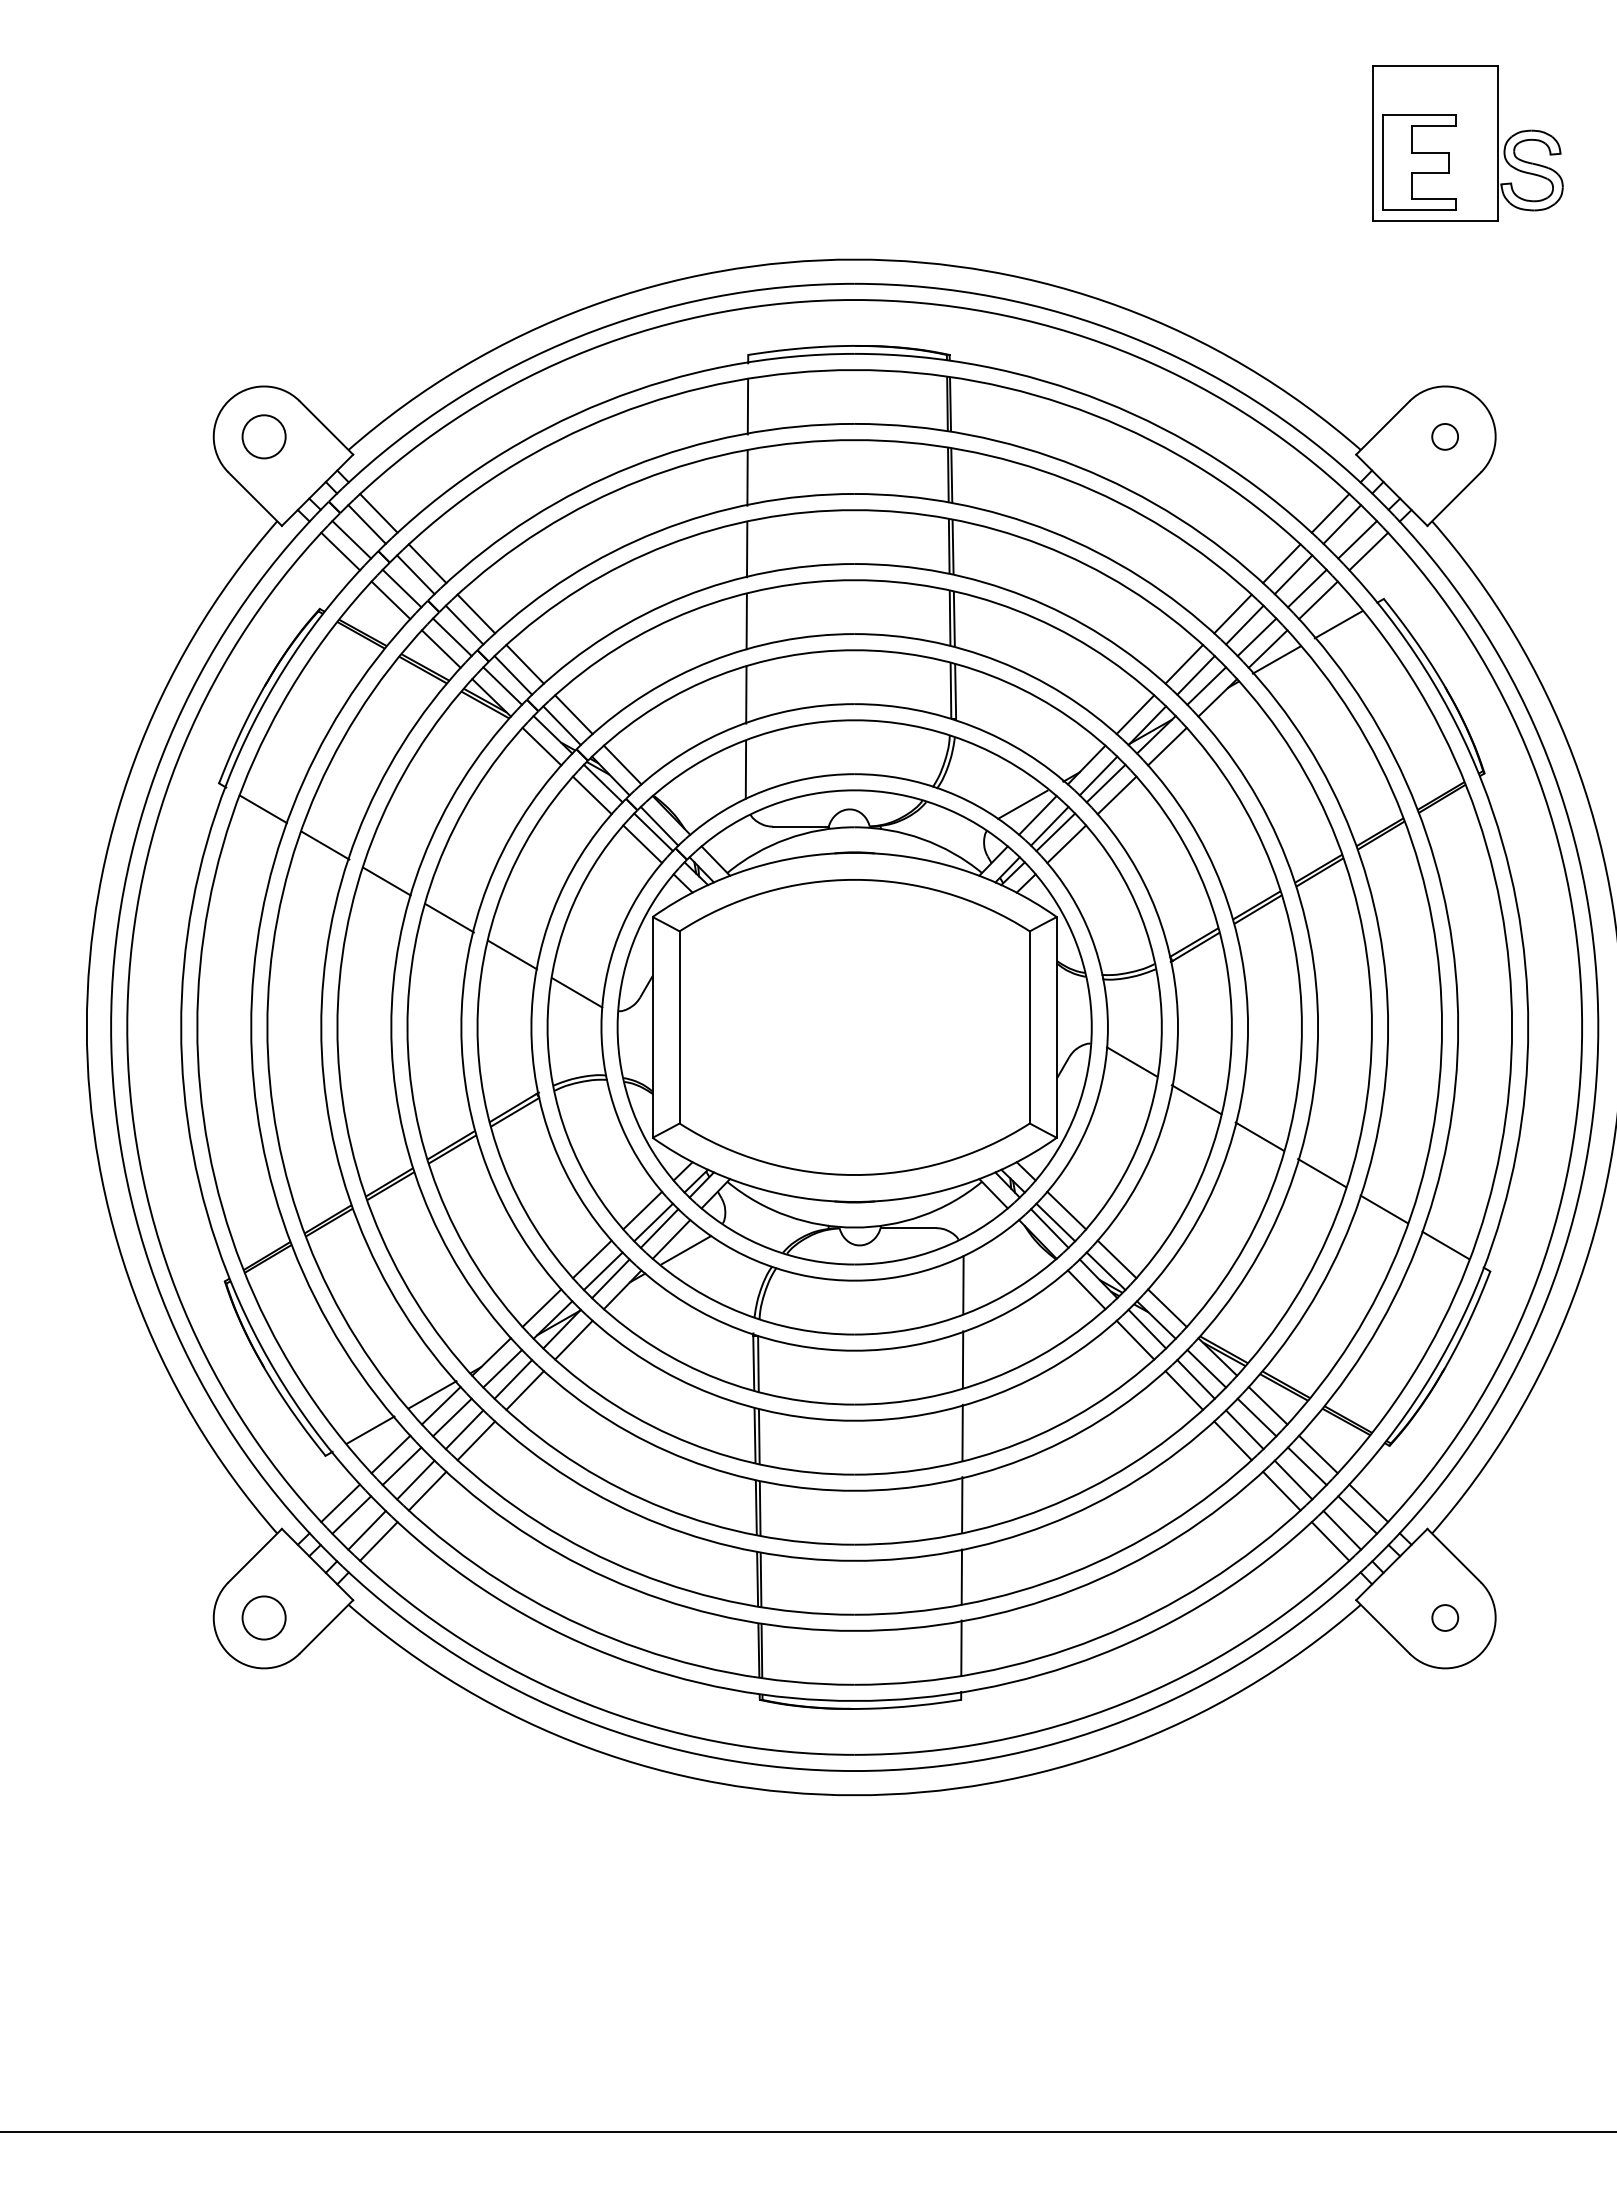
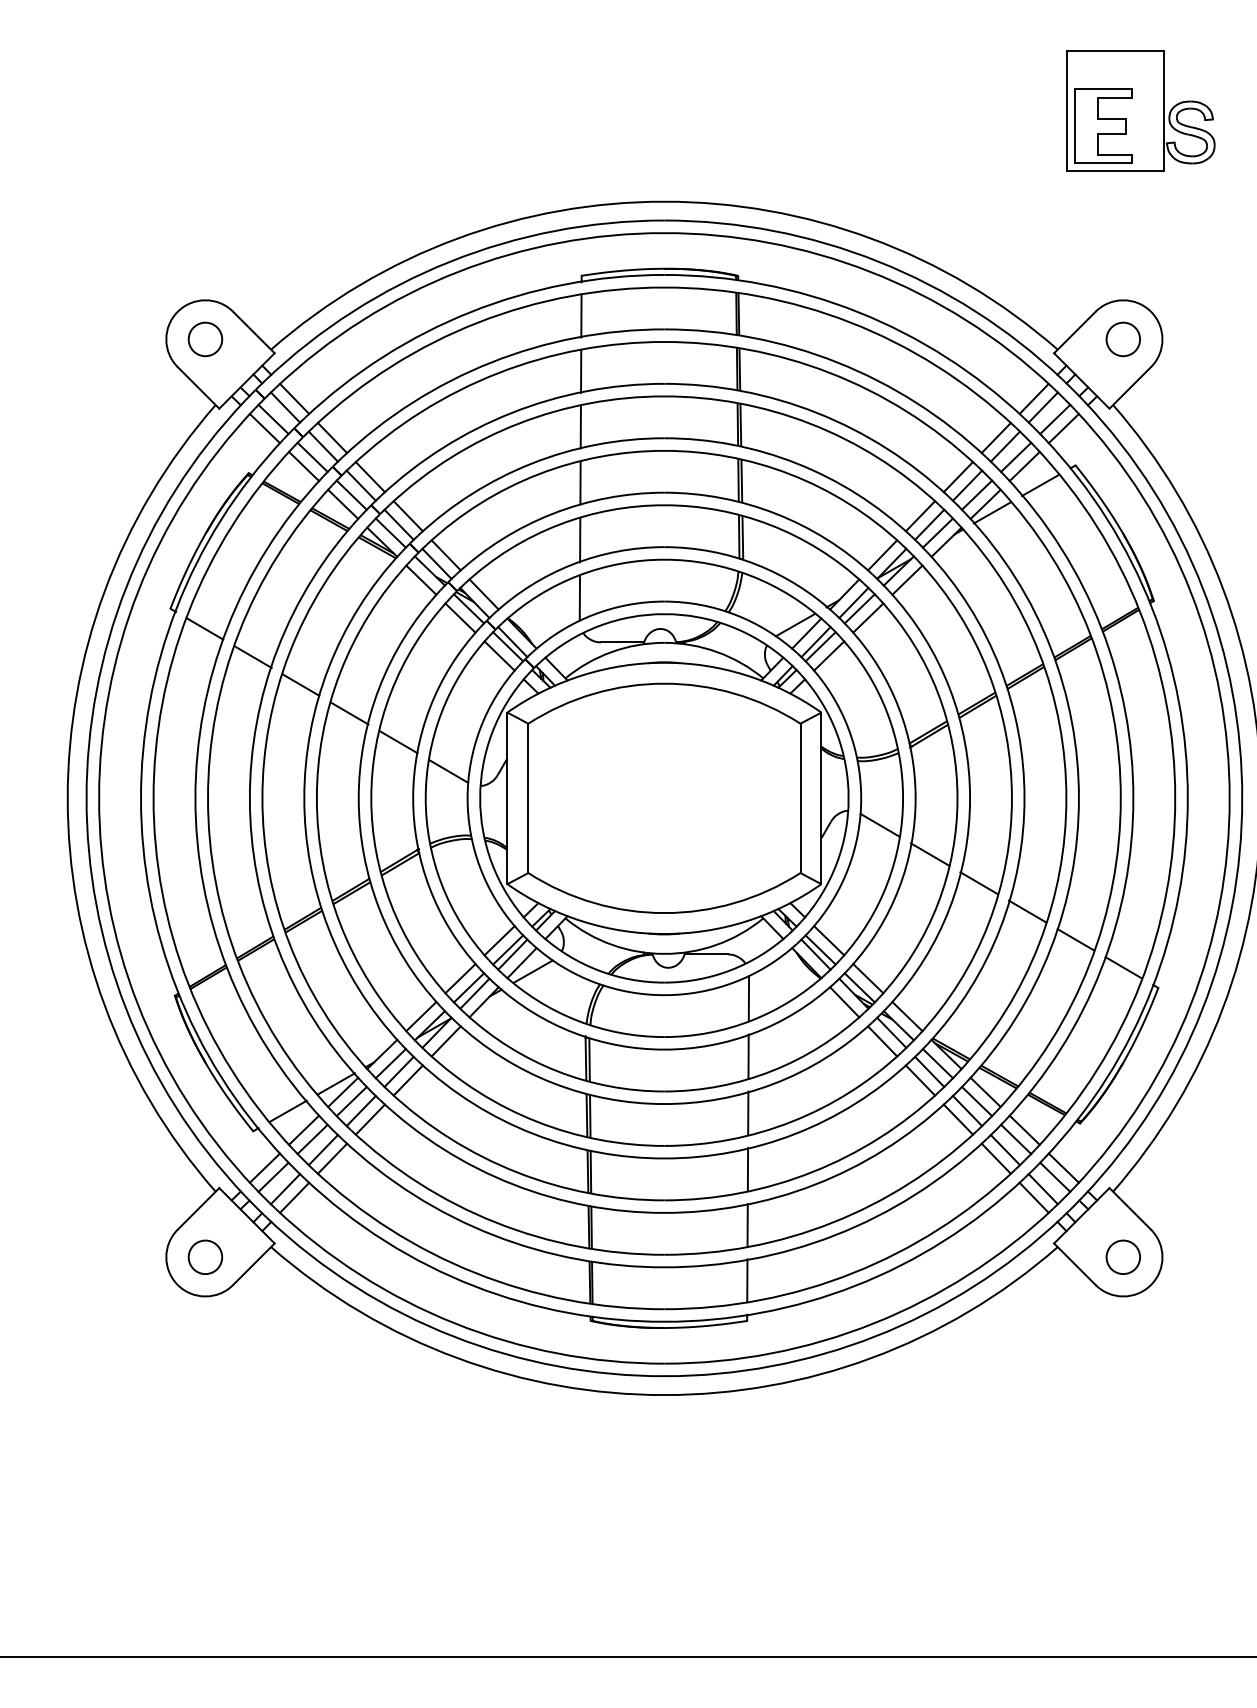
circle: (1444, 436) -> (1122, 339), size x1.67
circle: (1444, 1617) -> (1122, 1256), size x1.67

